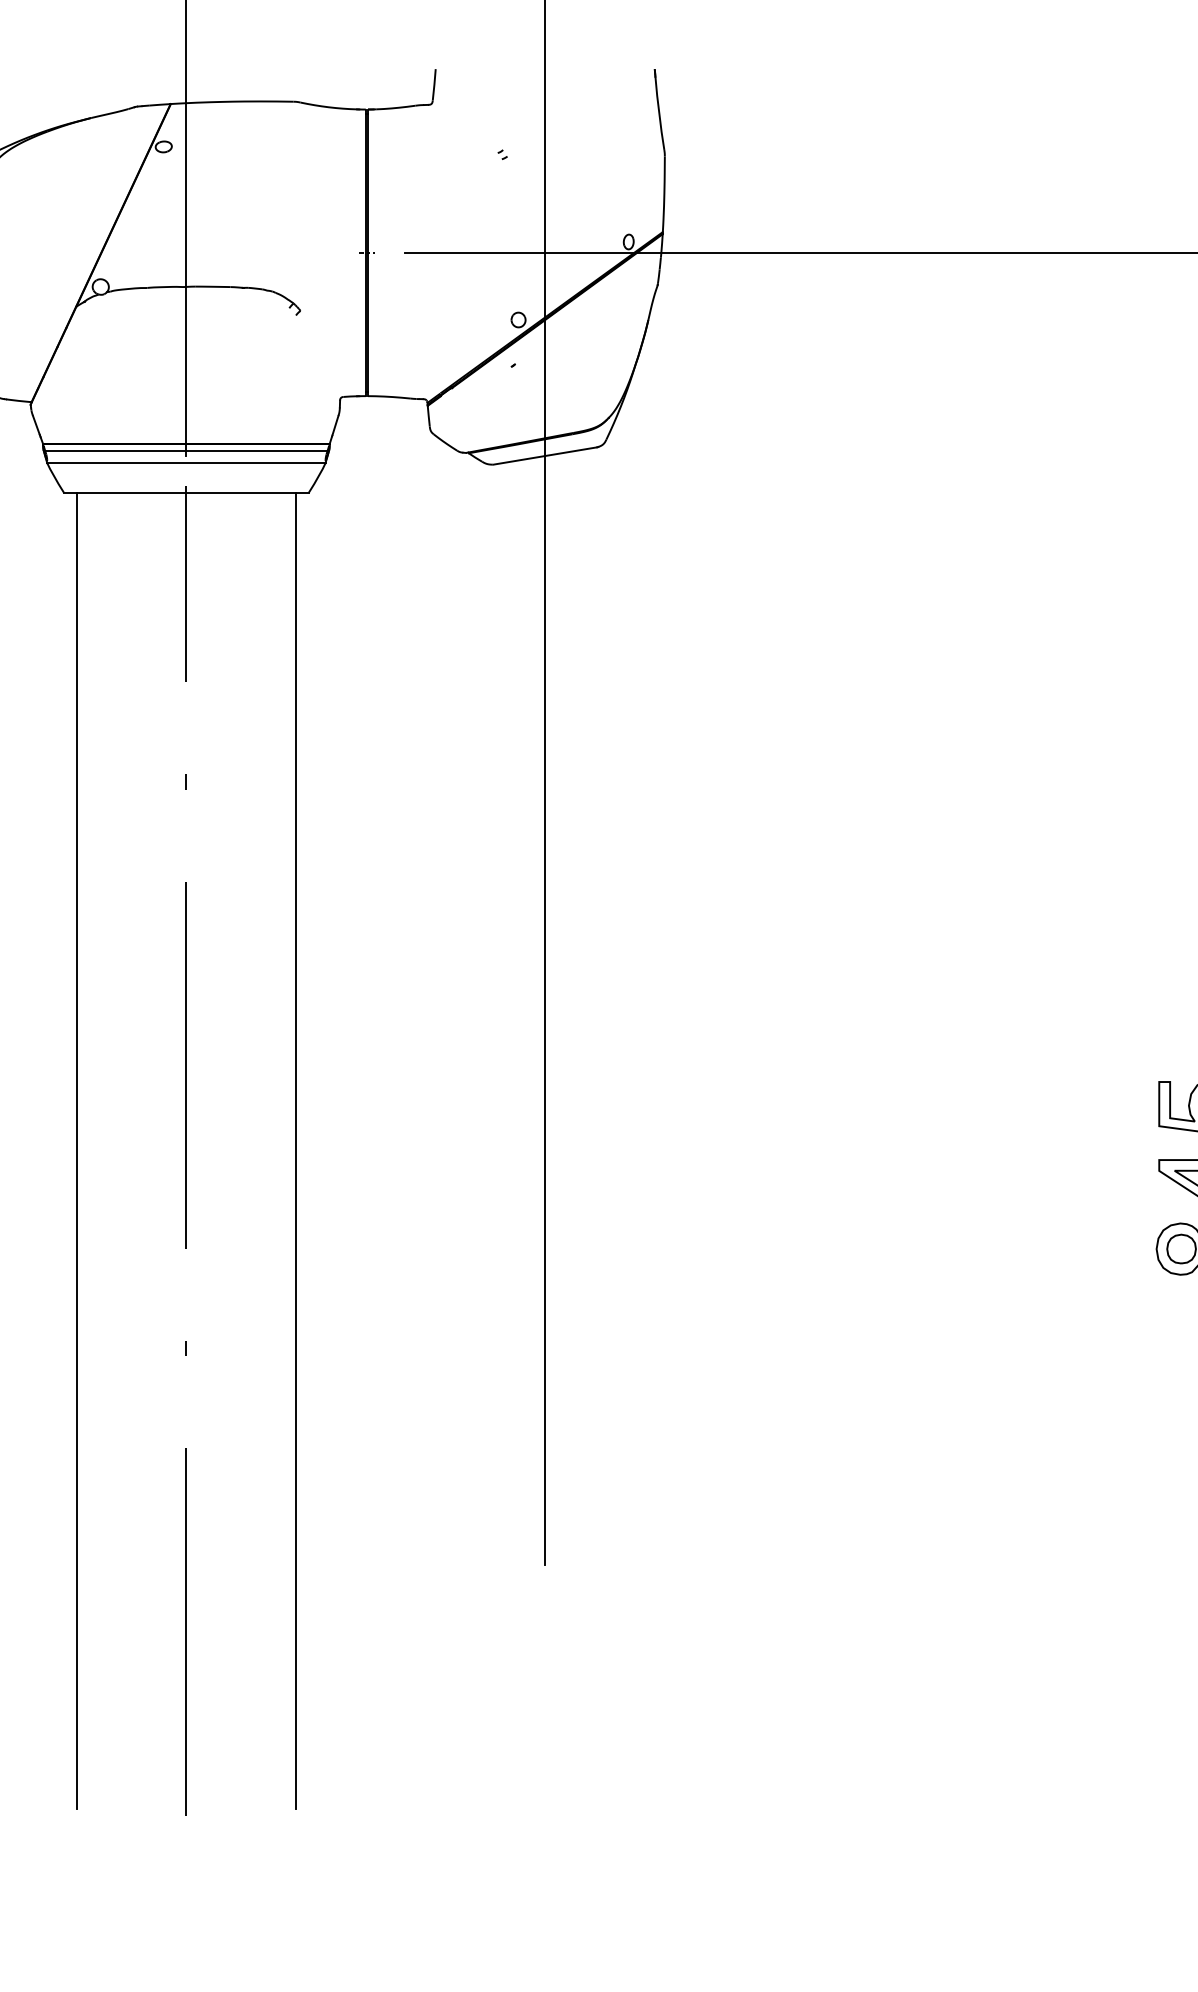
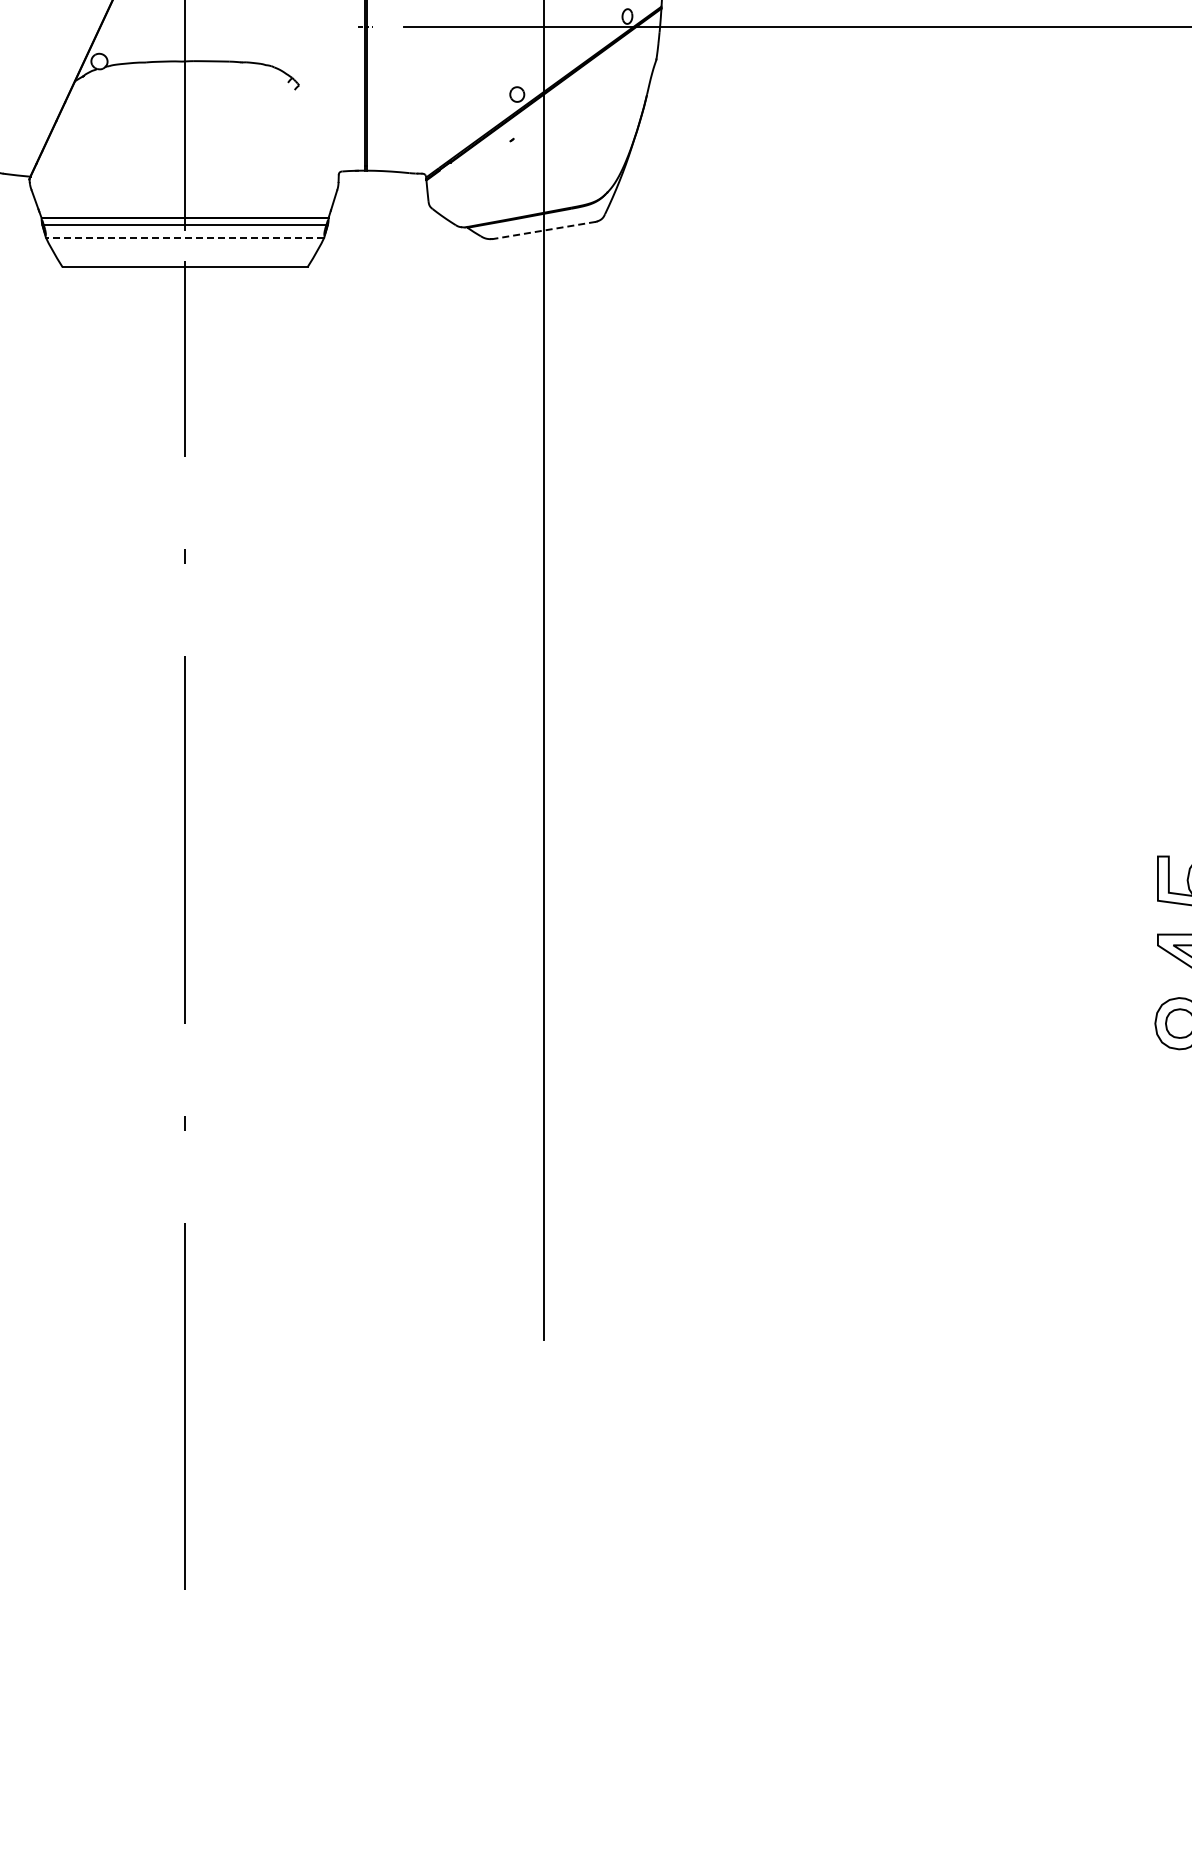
line: (545, 456) -> (544, 231), solid -> dashed
line: (185, 463) -> (184, 238), solid -> dashed
line: (77, 1150) -> (76, 925), removed
line: (295, 1150) -> (294, 925), removed

